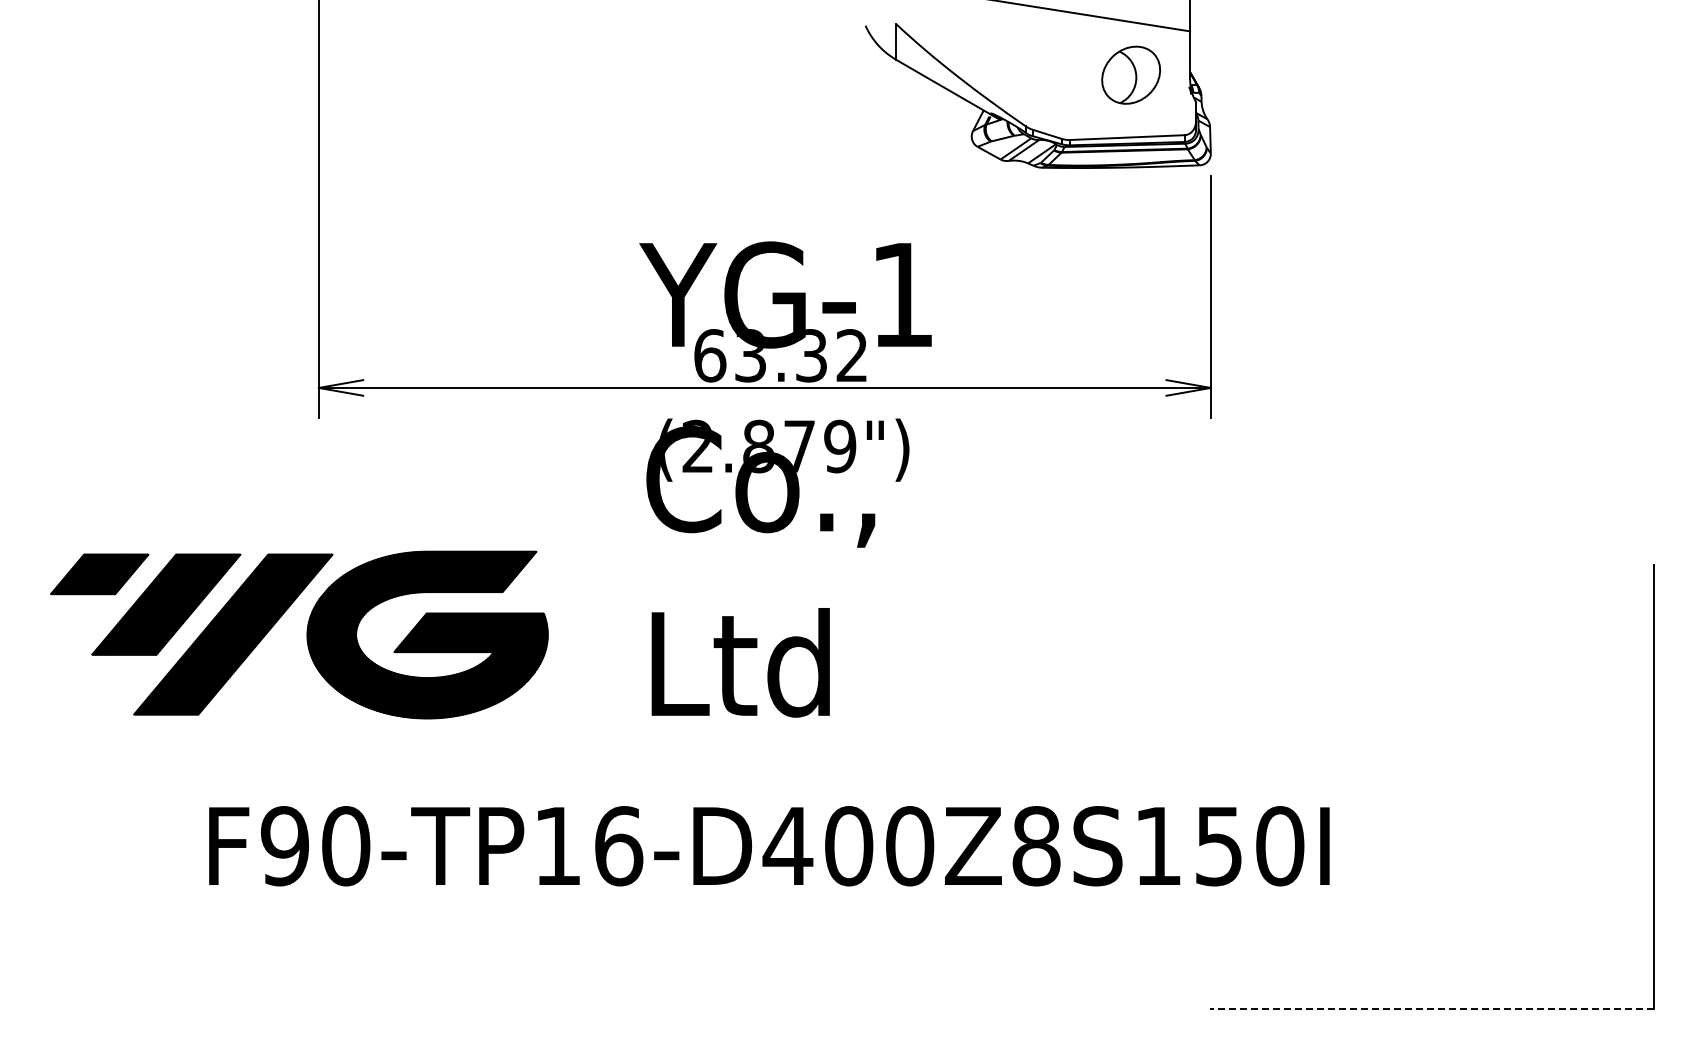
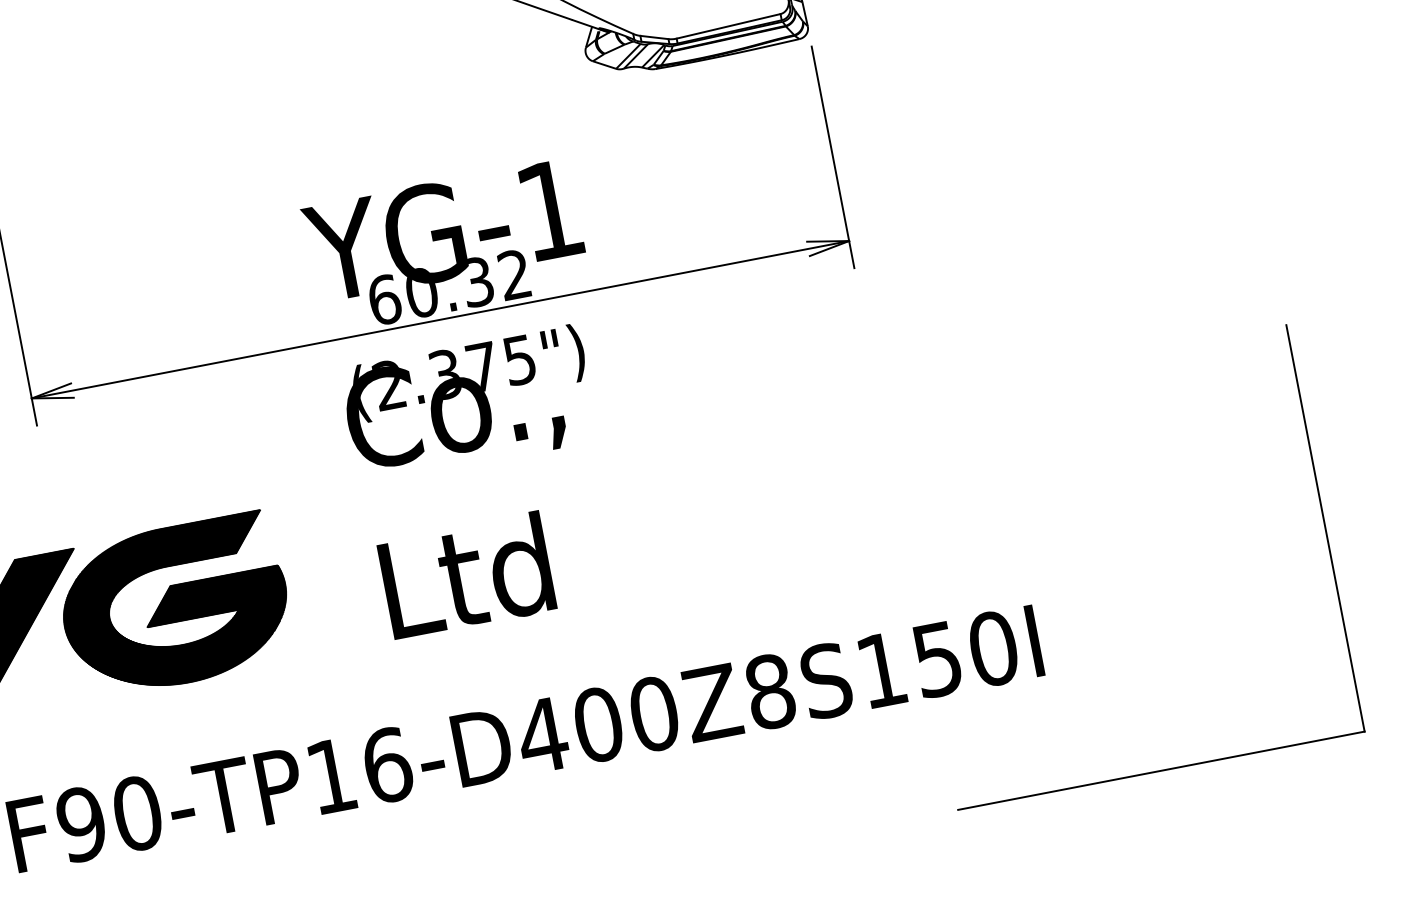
text: (750, 355) -> (421, 292), 63.32 -> 60.32
text: (799, 446) -> (482, 367), (2.879") -> (2.375")
line: (1432, 1008) -> (1161, 770), dashed -> solid

